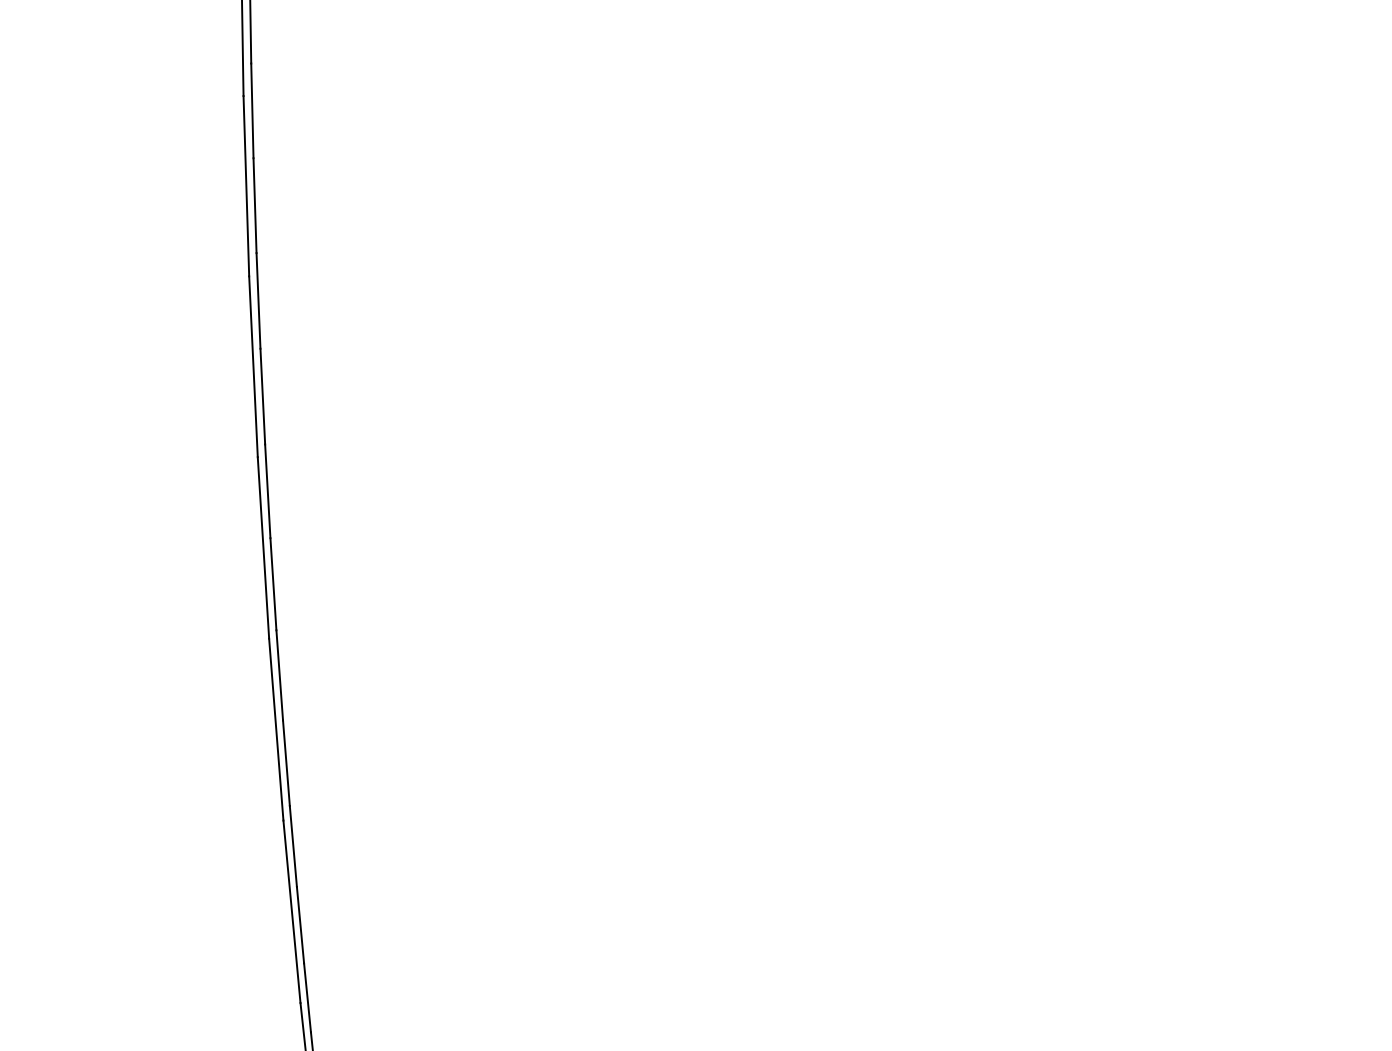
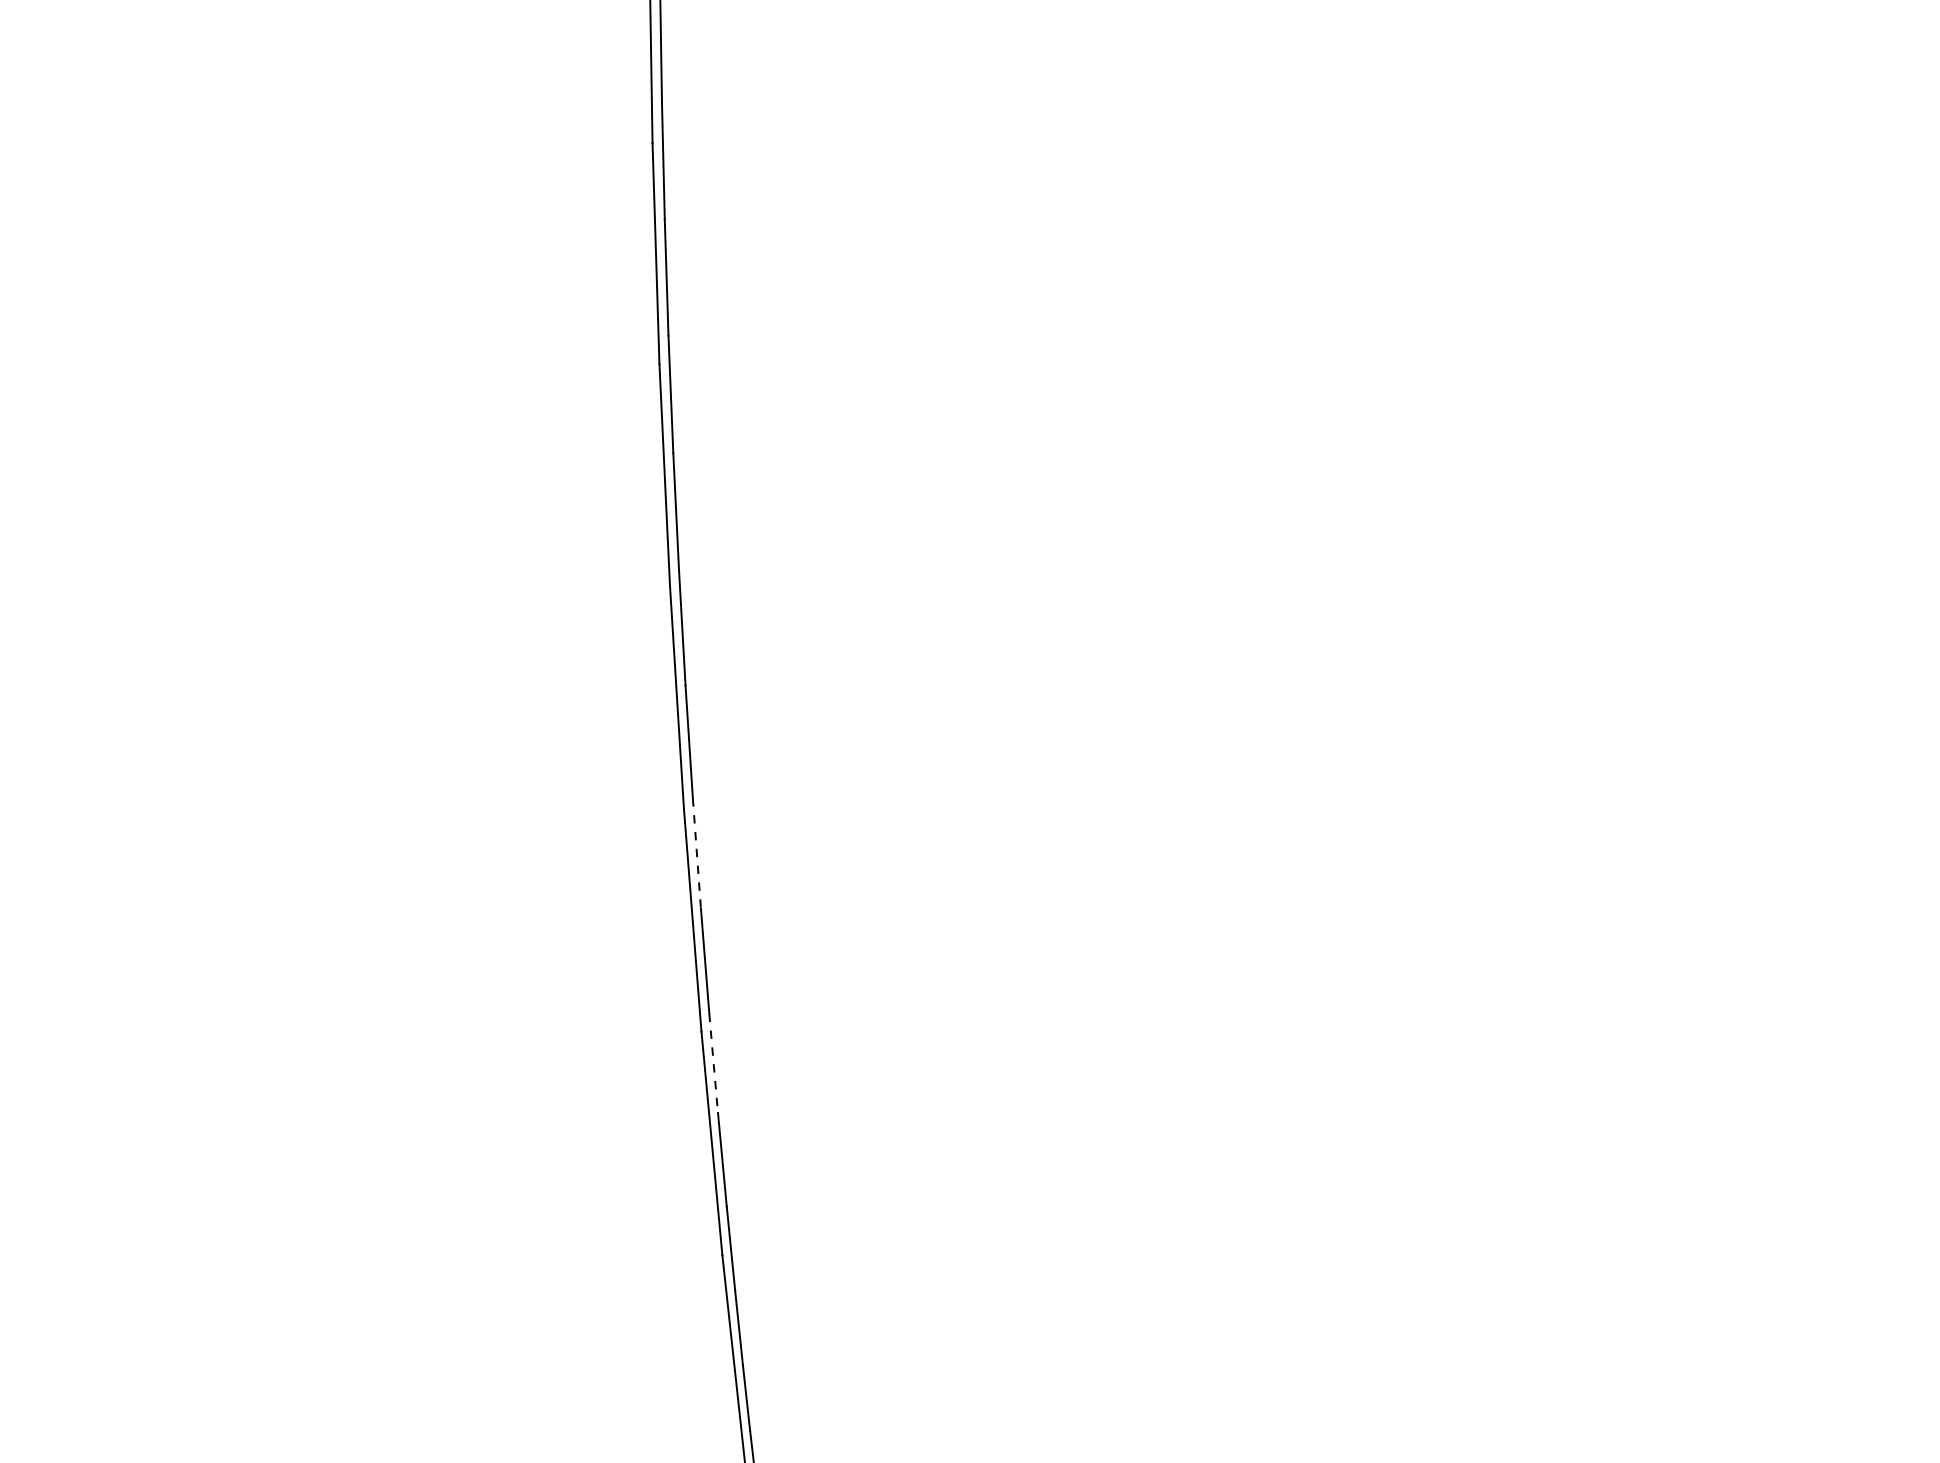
line: (279, 676) -> (696, 854), solid -> dashed
line: (293, 846) -> (713, 1063), solid -> dashed

